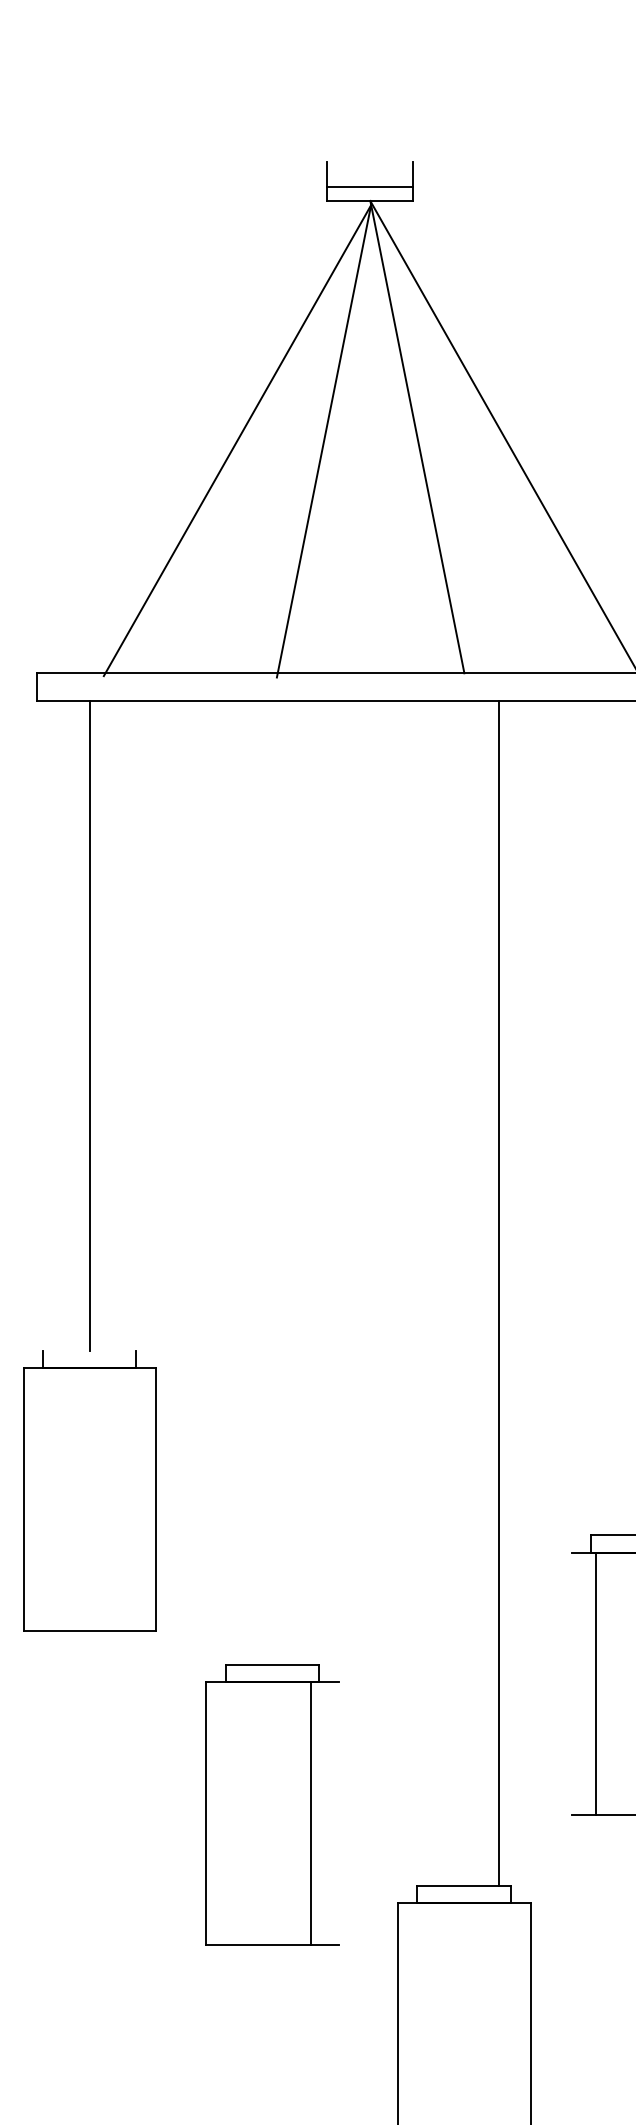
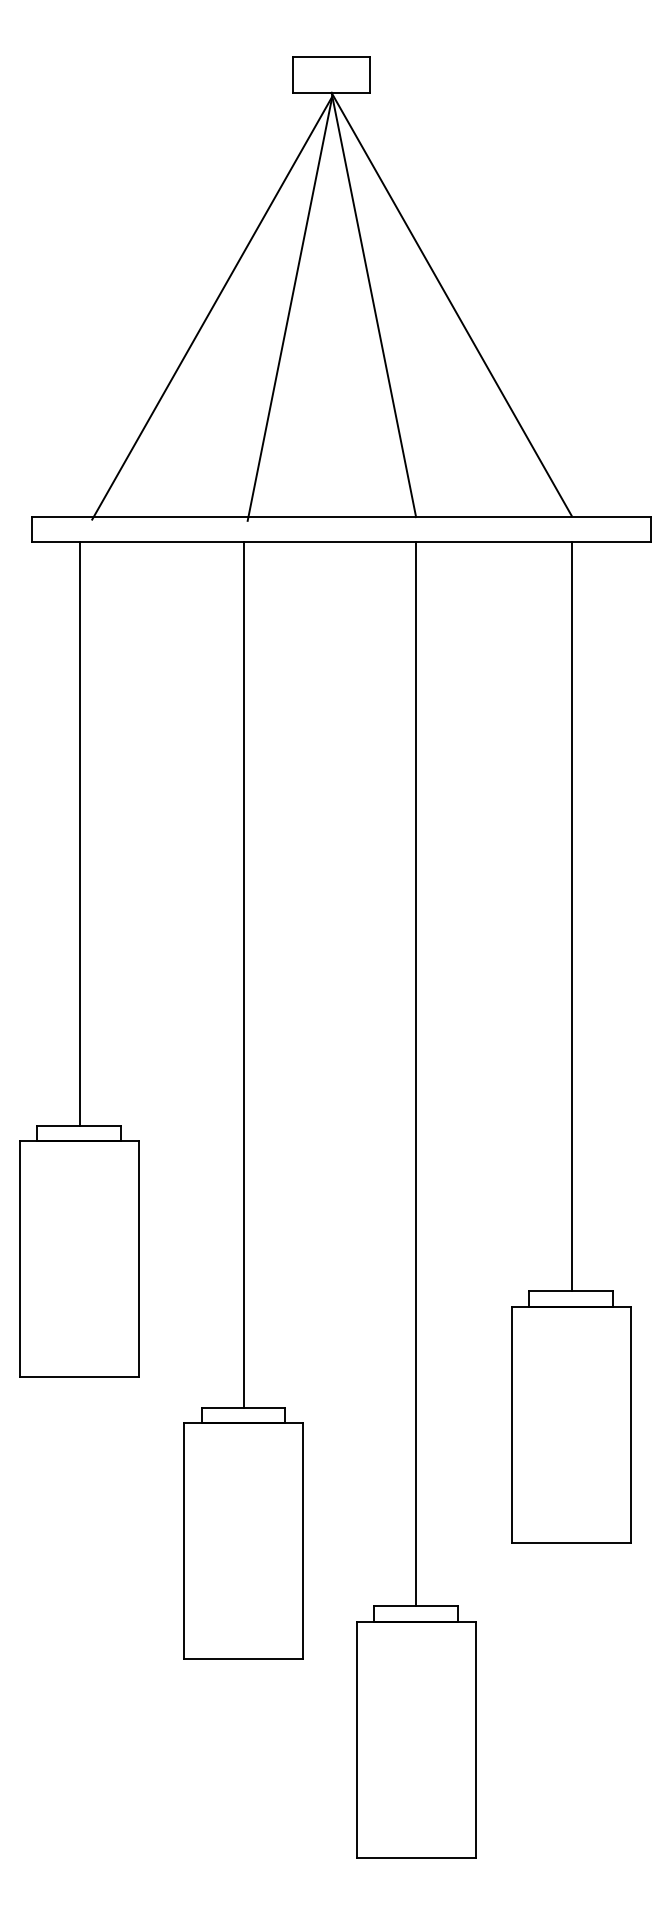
line: (370, 187) -> (331, 57), moved
line: (272, 1182) -> (243, 974), added
line: (499, 1293) -> (416, 1074), moved
line: (89, 1350) -> (79, 1125), added
line: (596, 1683) -> (512, 1424), moved
line: (311, 1813) -> (303, 1541), moved

